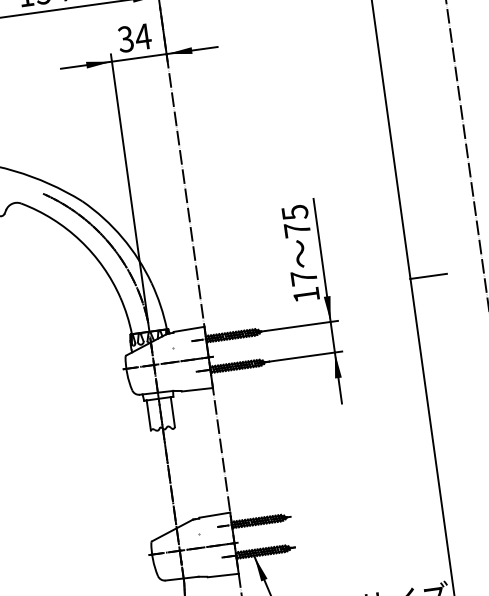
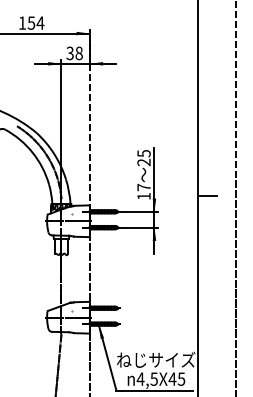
text: (143, 36) -> (79, 53), 34 -> 38
text: (296, 229) -> (143, 162), 75 -> 25

